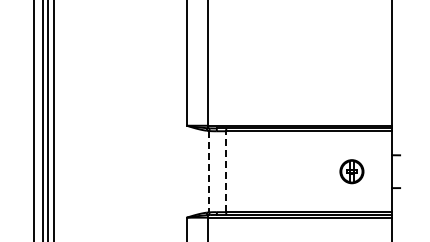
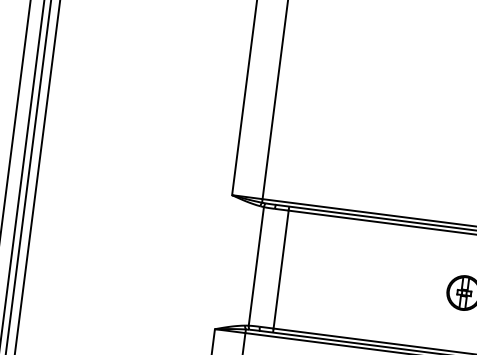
line: (209, 171) -> (256, 266), dashed -> solid
line: (226, 171) -> (281, 269), dashed -> solid

